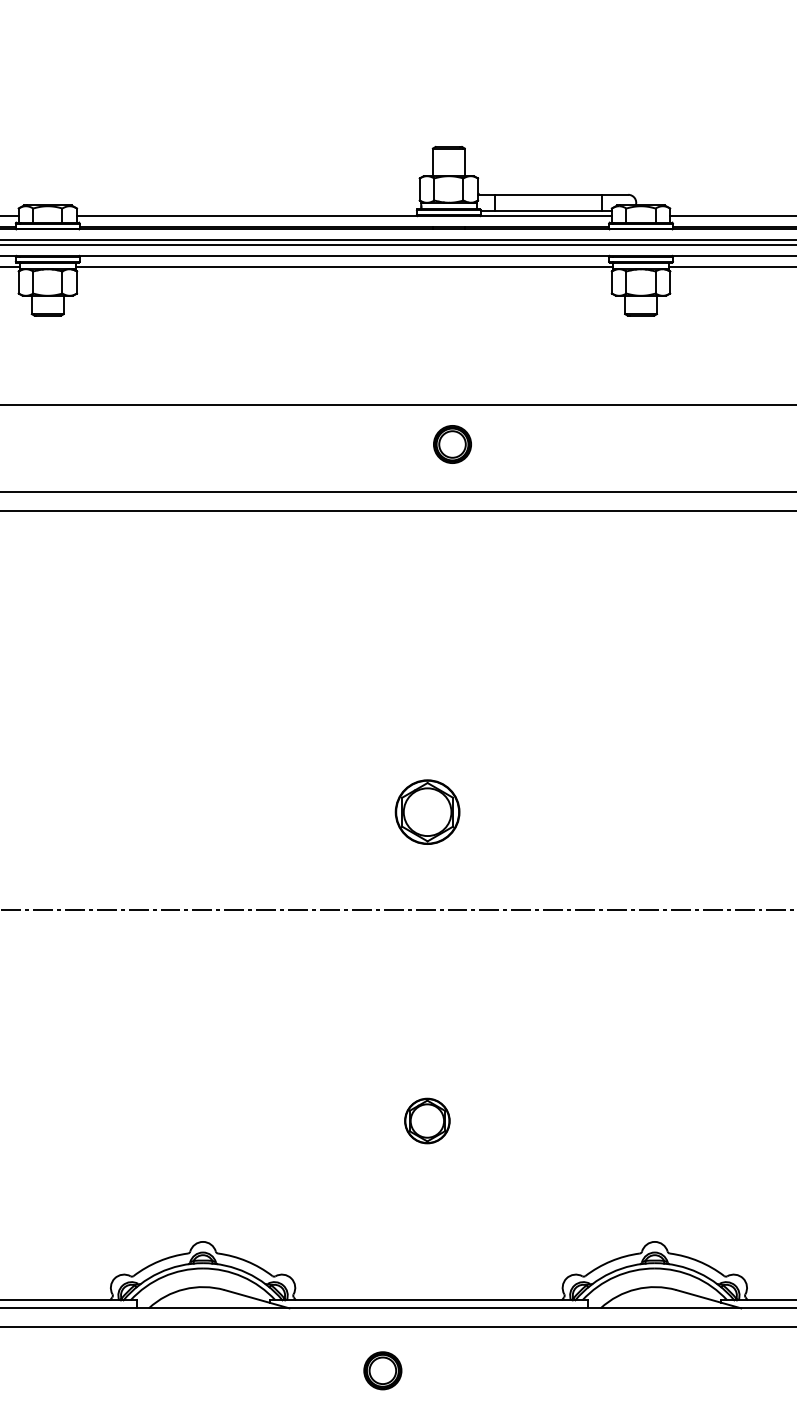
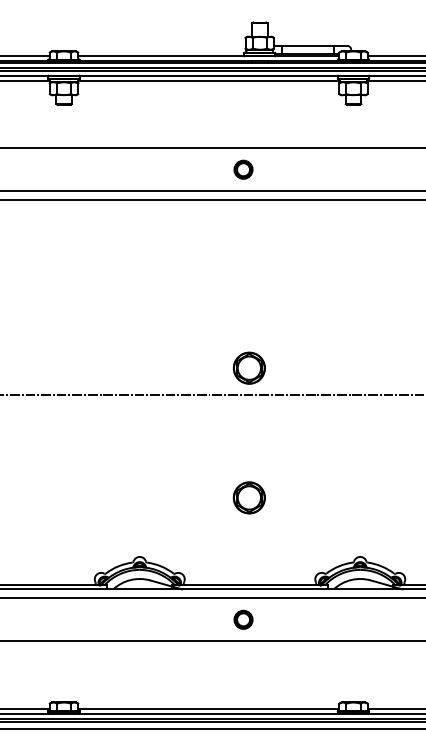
part: (452, 443) -> (243, 169), moved
part: (425, 810) -> (248, 367), moved
part: (425, 1120) -> (248, 497), size x1.43
part: (382, 1370) -> (243, 619), moved

